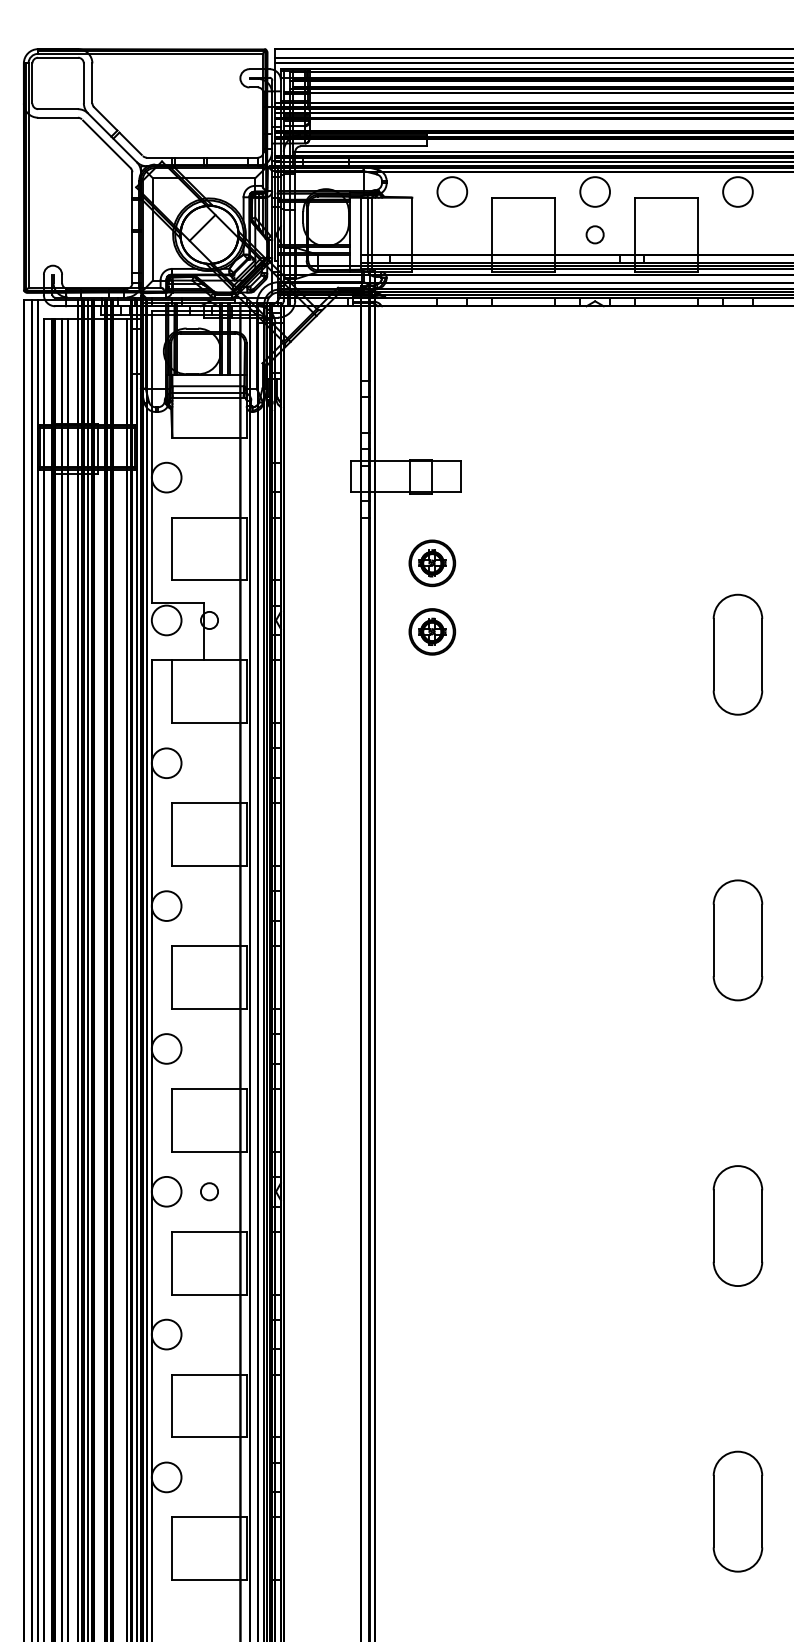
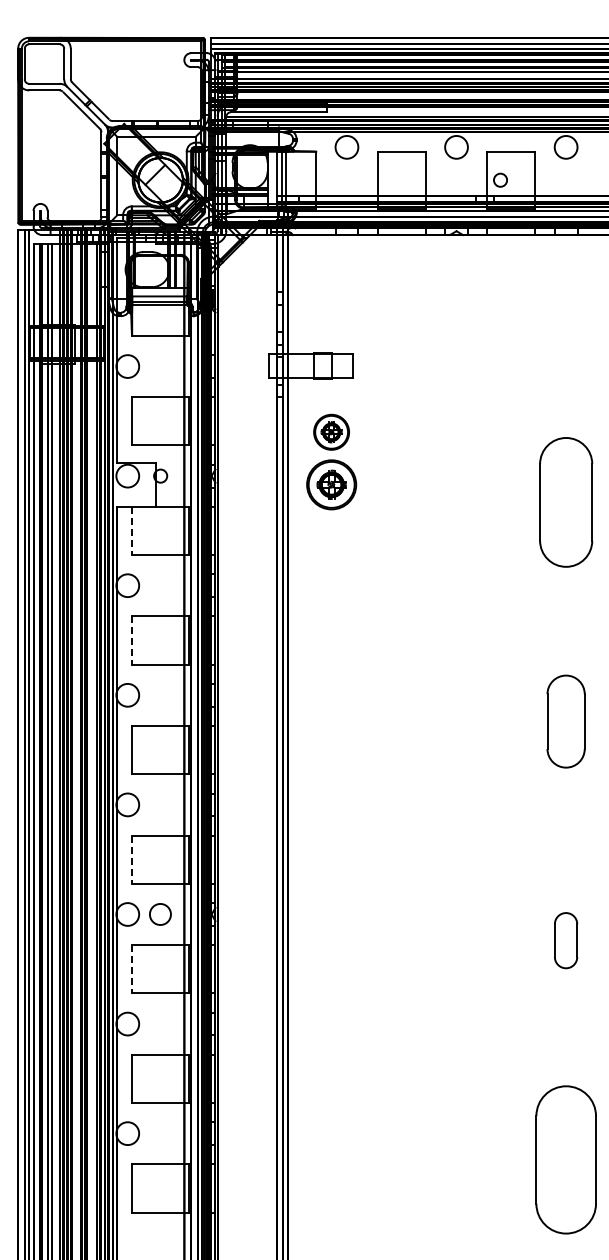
circle: (595, 233) -> (500, 179), moved
part: (432, 631) -> (331, 484), size x1.4
part: (737, 654) -> (565, 502), size x1.4
line: (172, 692) -> (132, 531), solid -> dashed
line: (172, 835) -> (132, 641), solid -> dashed
line: (172, 1121) -> (132, 860), solid -> dashed
circle: (209, 1191) -> (160, 914), size x1.6
part: (737, 1225) -> (565, 940), size x0.6
line: (172, 1263) -> (132, 969), solid -> dashed
part: (737, 1511) -> (565, 1159), size x1.6

